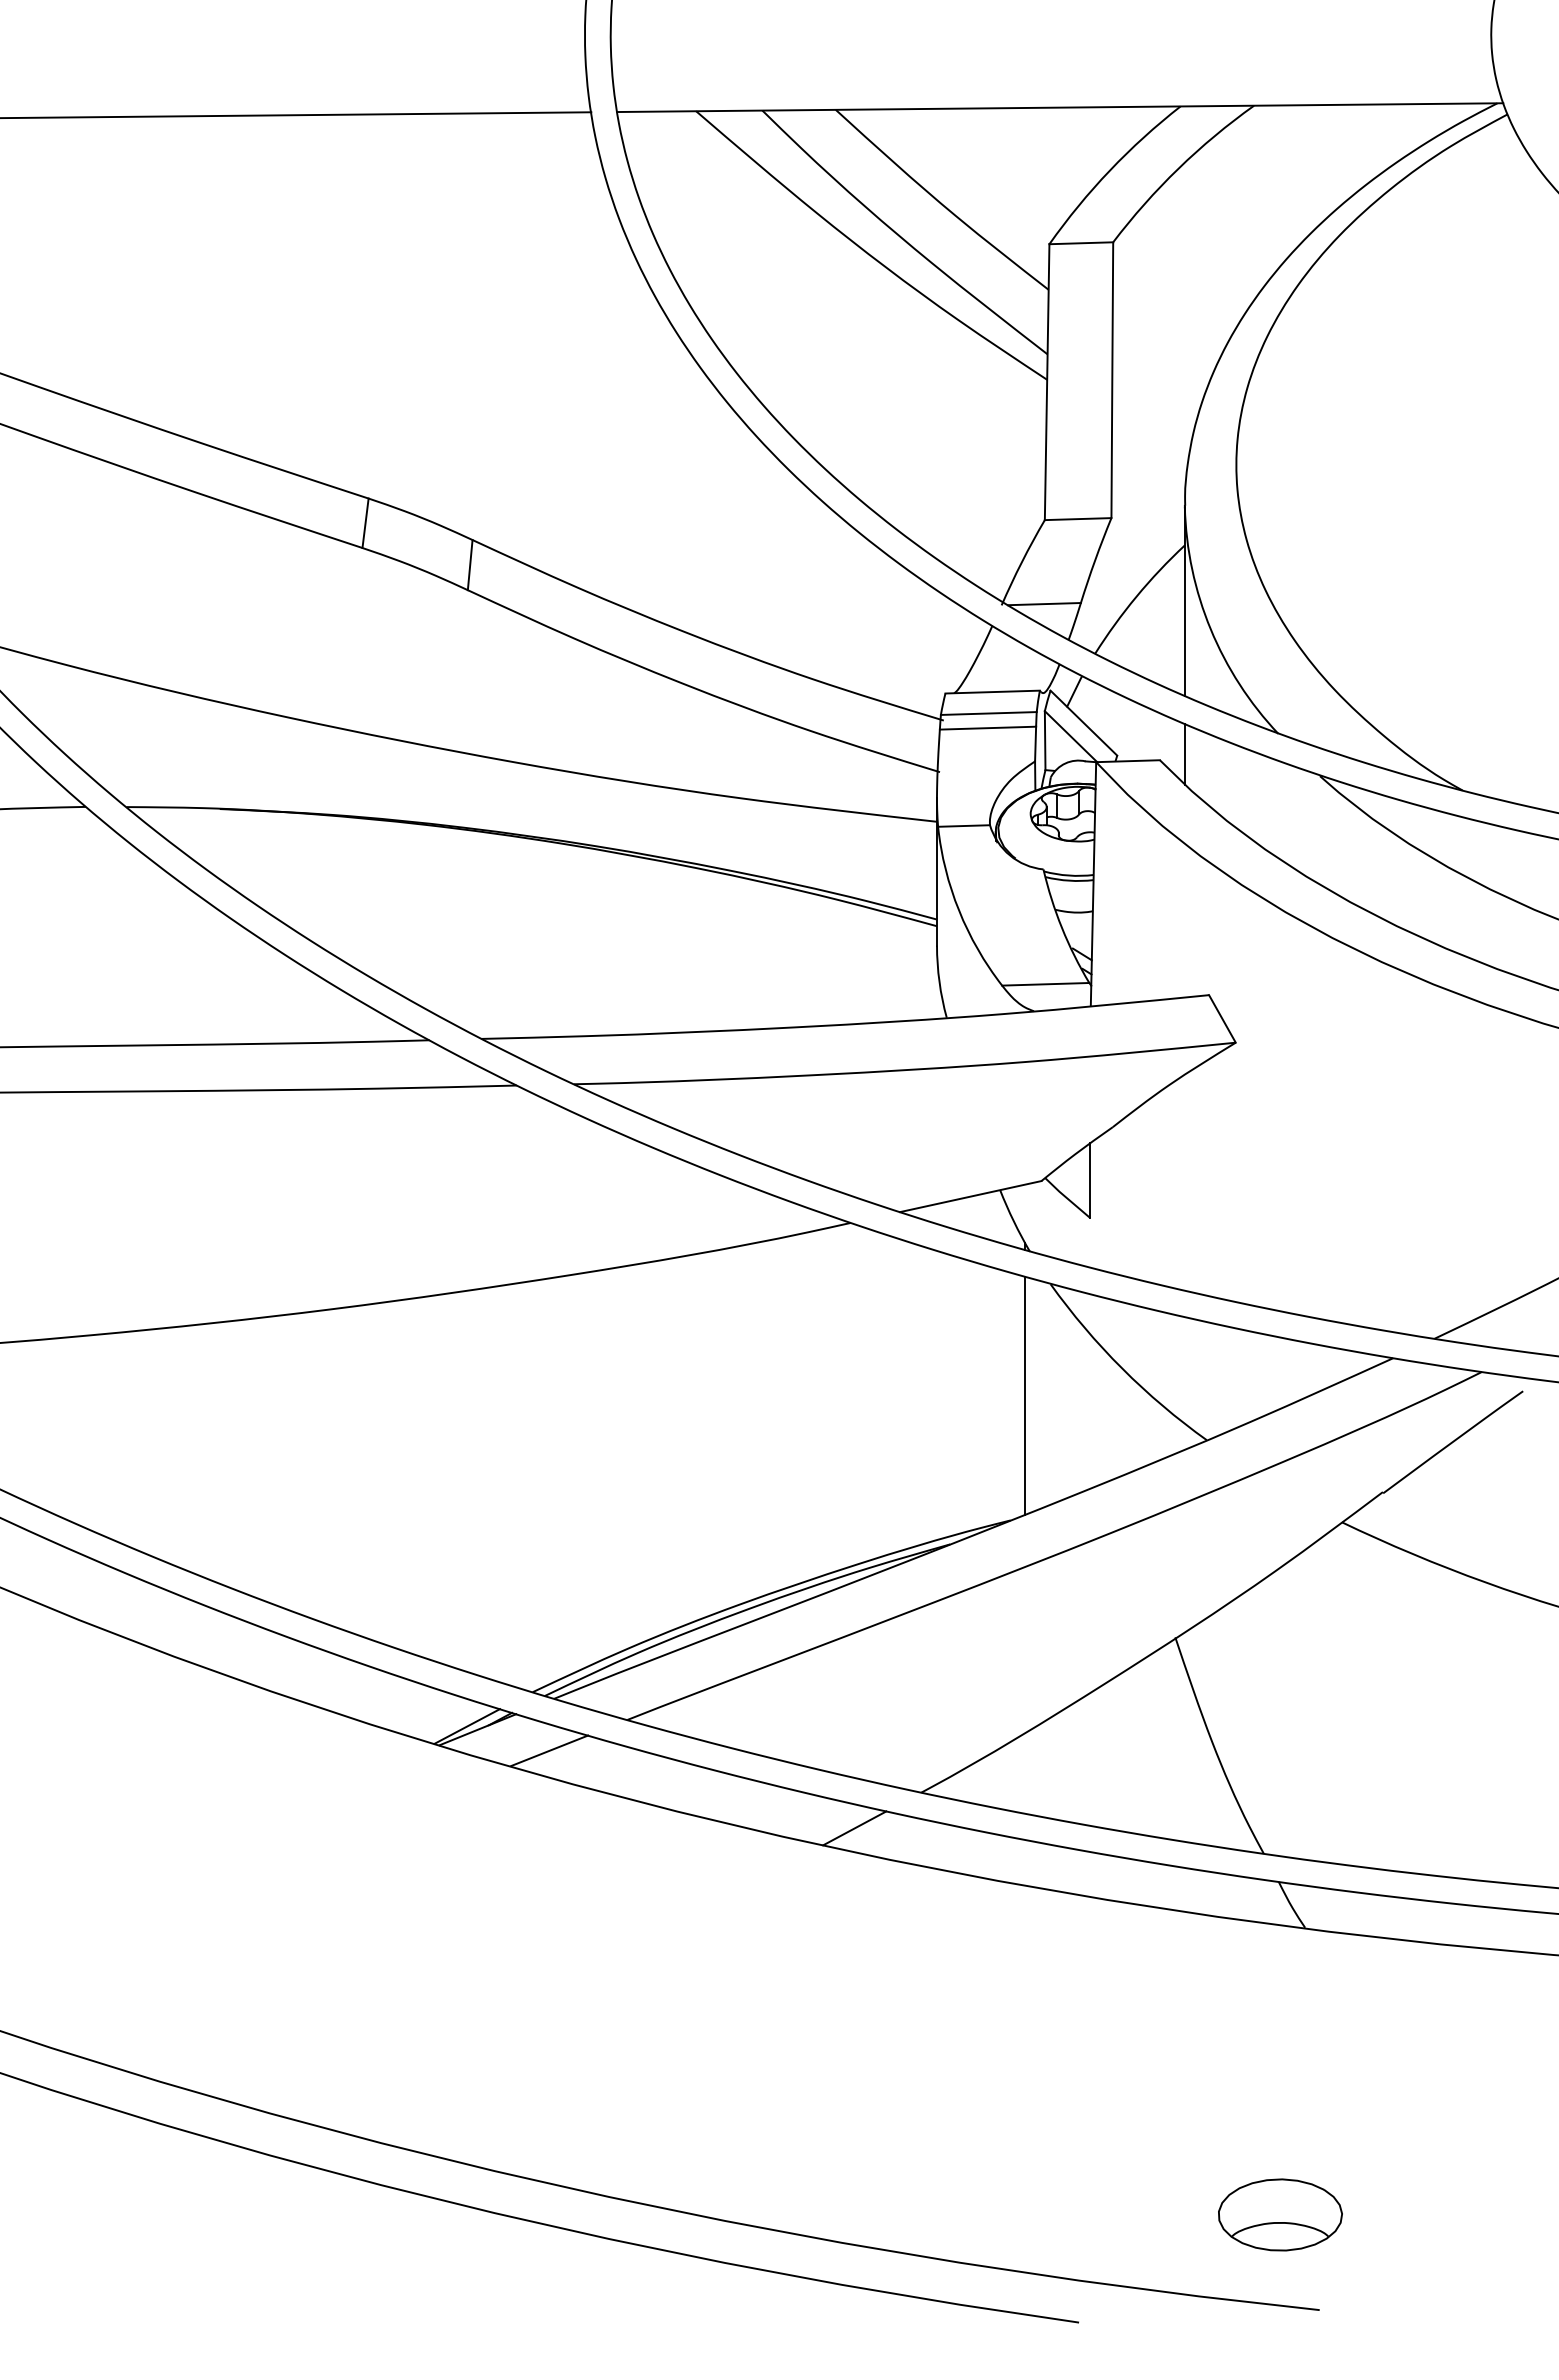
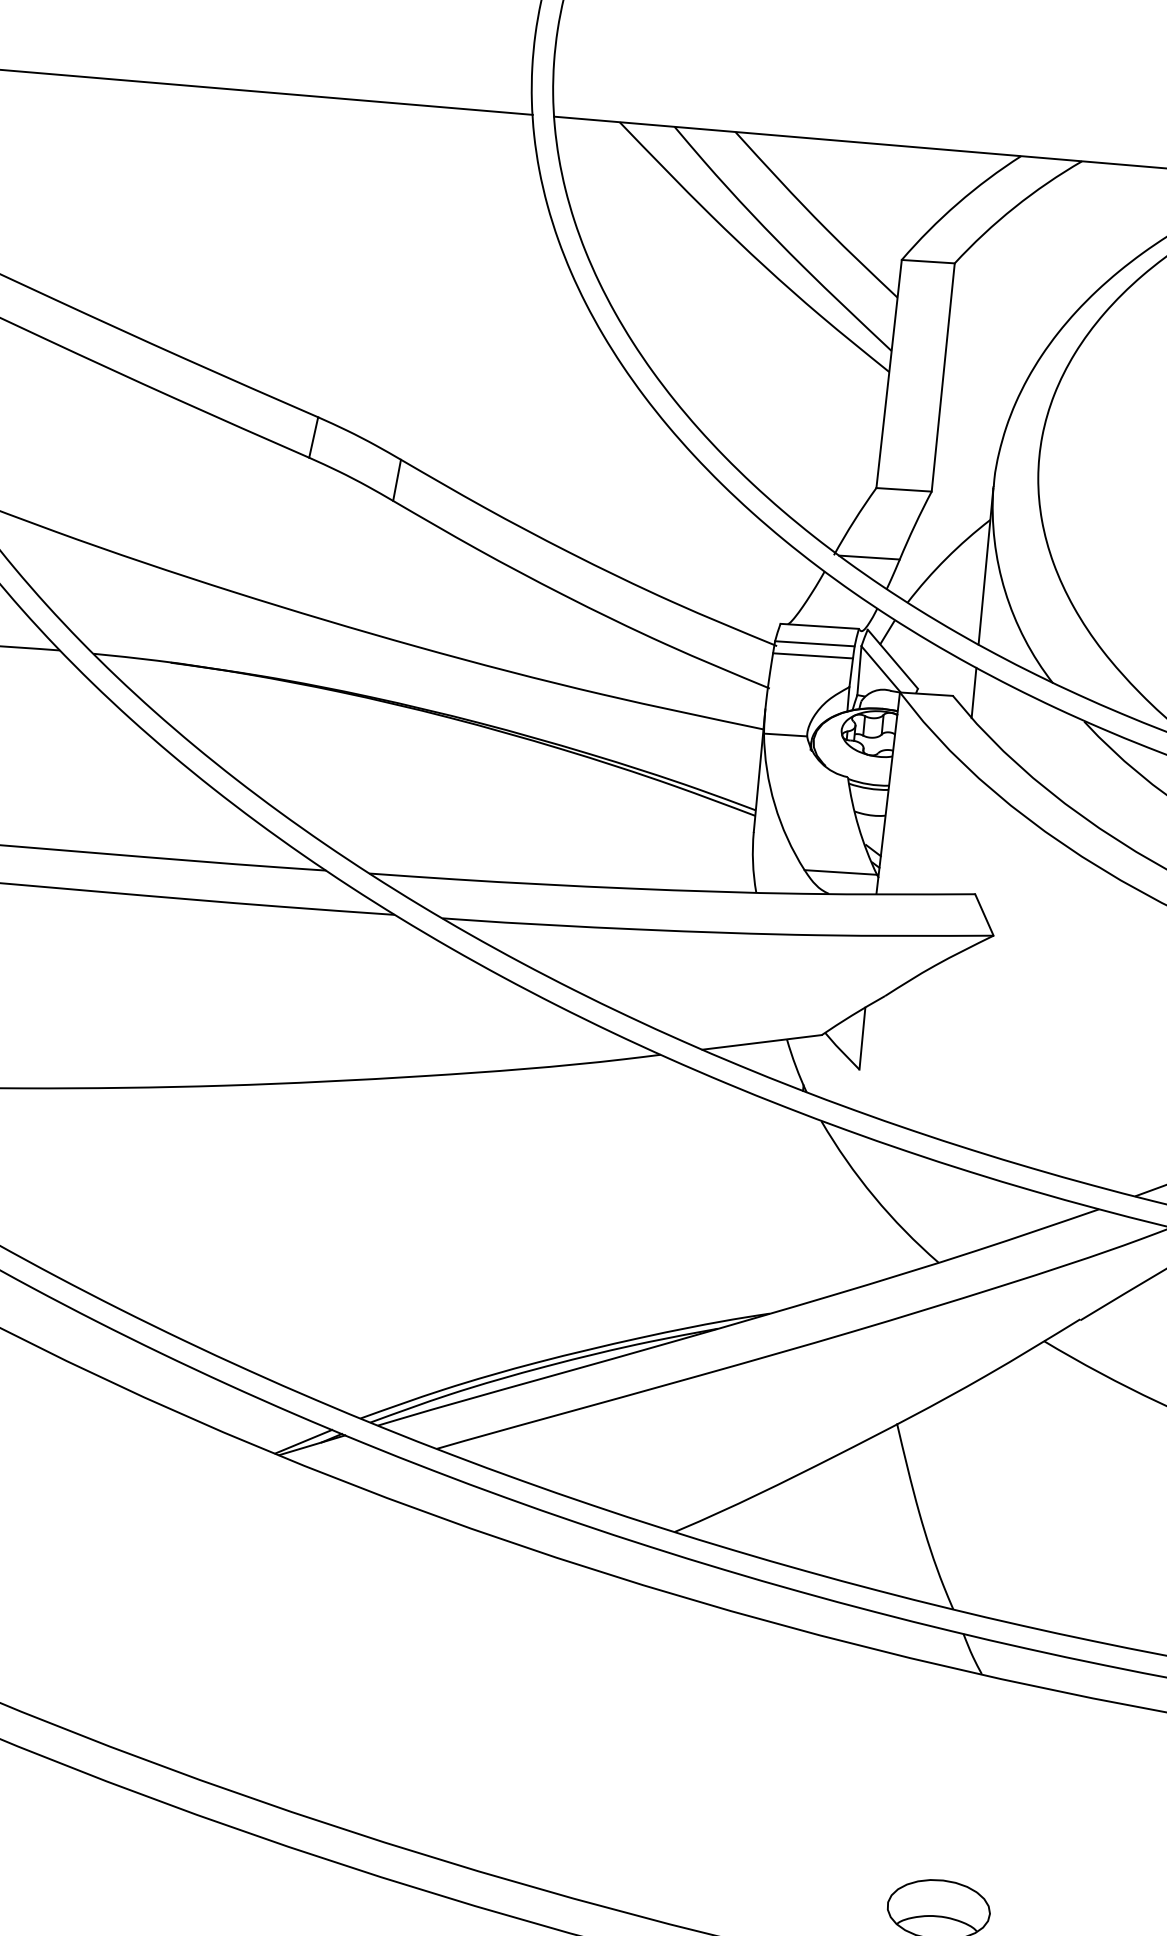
line: (1025, 1395) -> (791, 1211), removed
line: (549, 1750) -> (369, 1468), removed
line: (854, 1828) -> (616, 1556), removed

